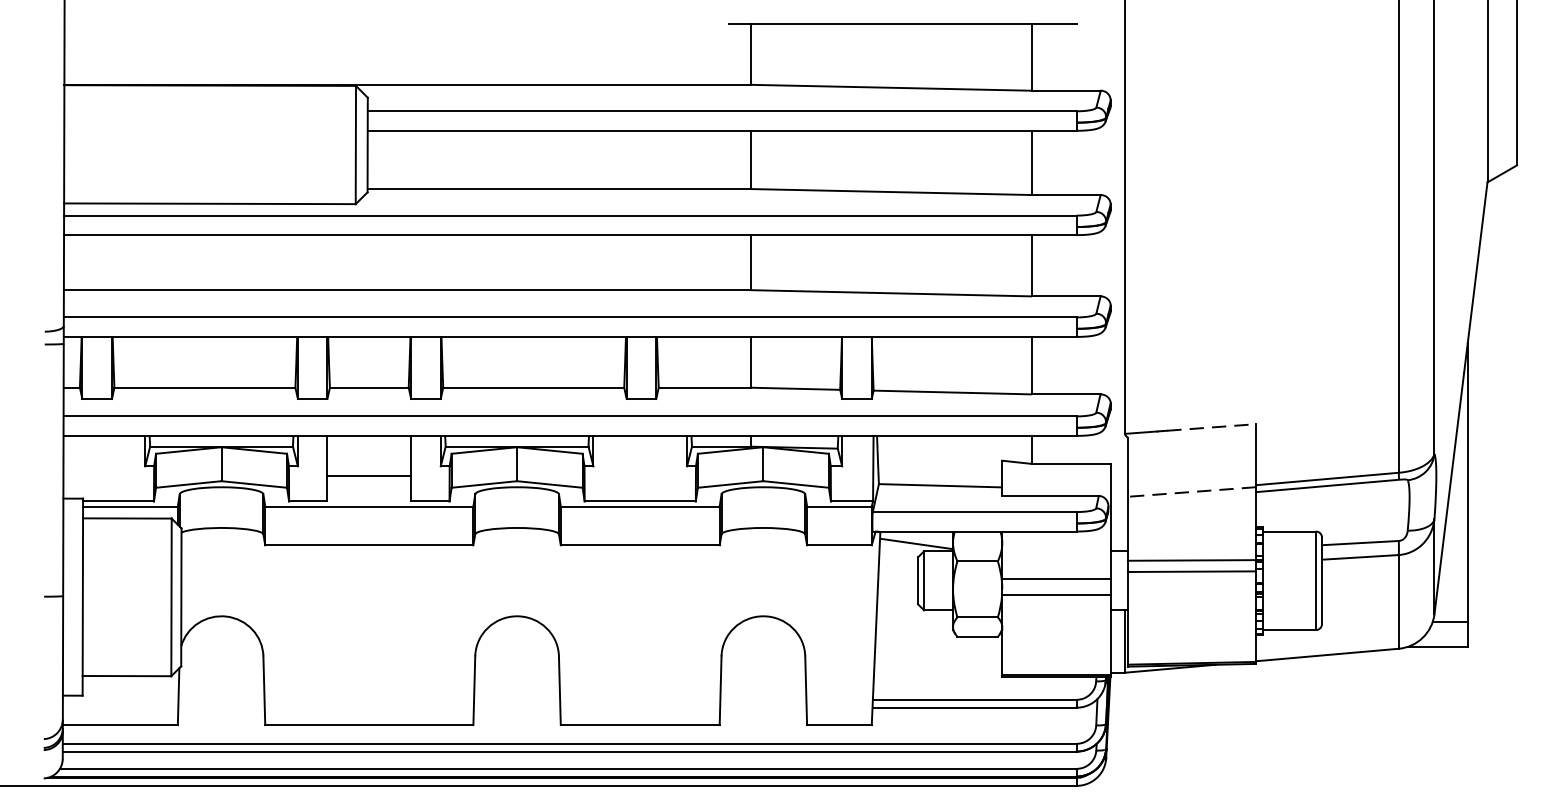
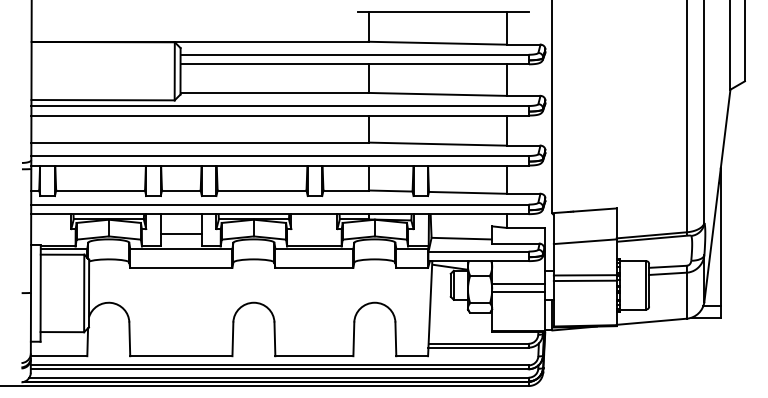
line: (1210, 428) -> (594, 210), dashed -> solid
line: (1192, 491) -> (585, 241), dashed -> solid

